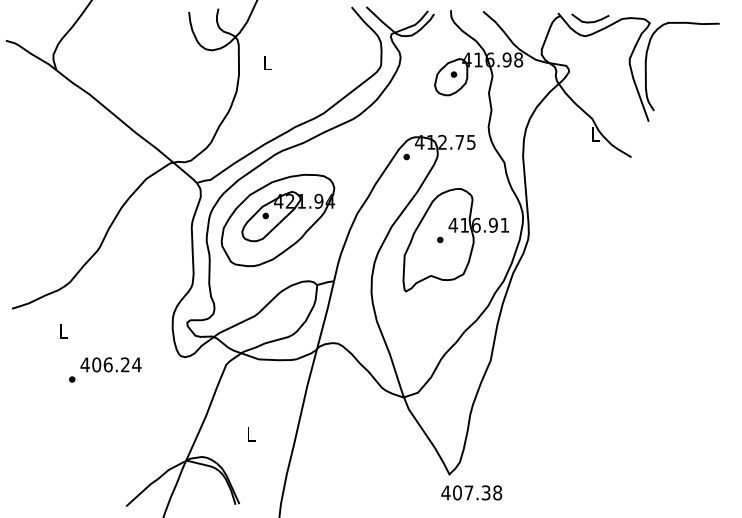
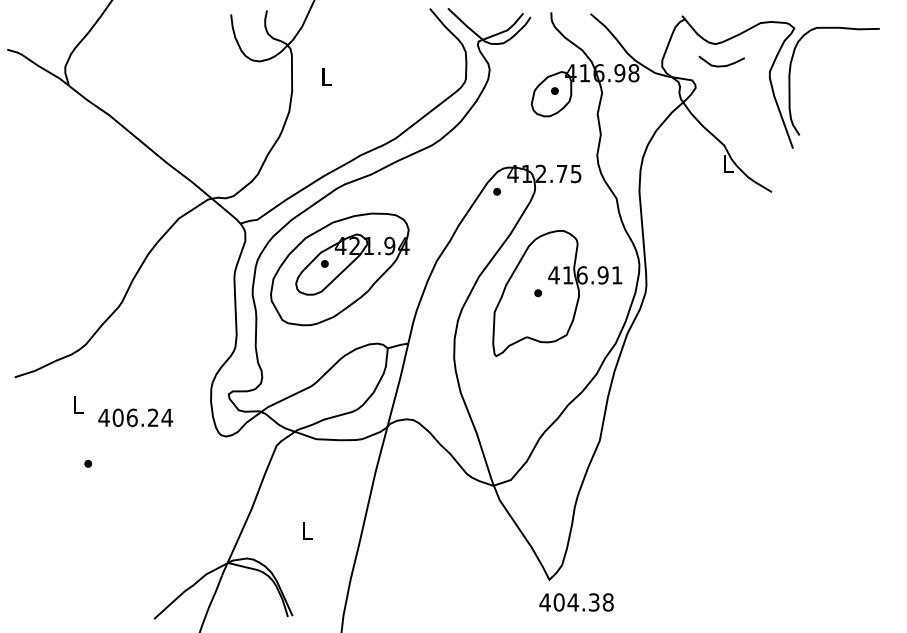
curve: (590, 21) -> (721, 65), moved
text: (110, 364) -> (135, 417), moved
text: (468, 492) -> (572, 601), 407.38 -> 404.38

